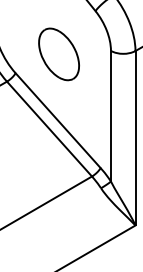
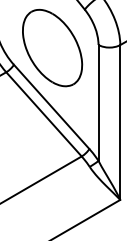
part: (58, 54) -> (51, 48), size x1.67

